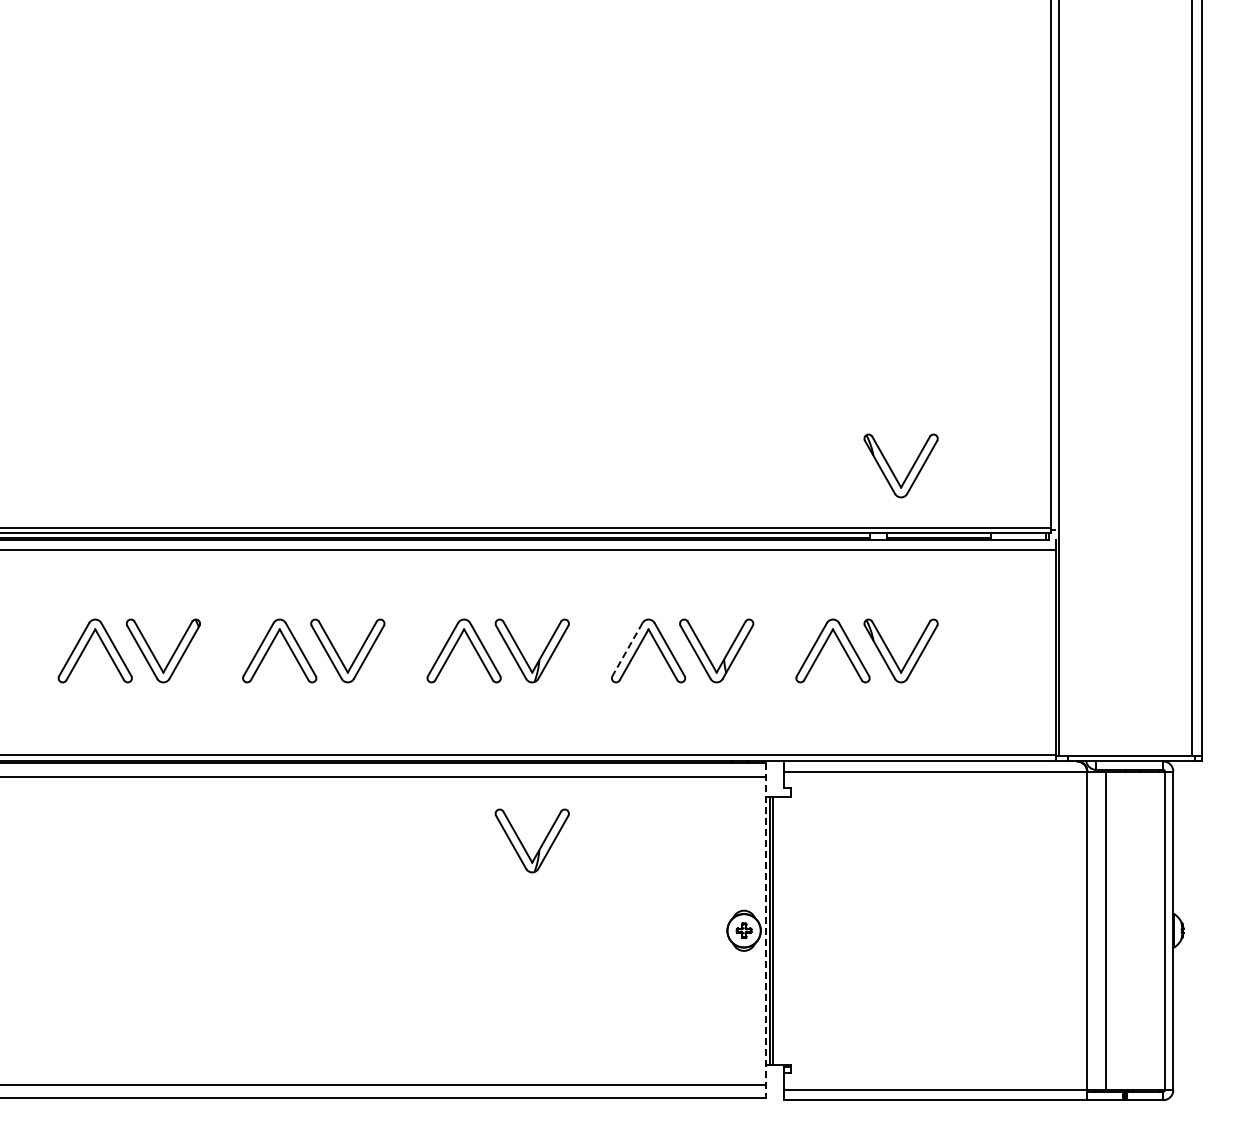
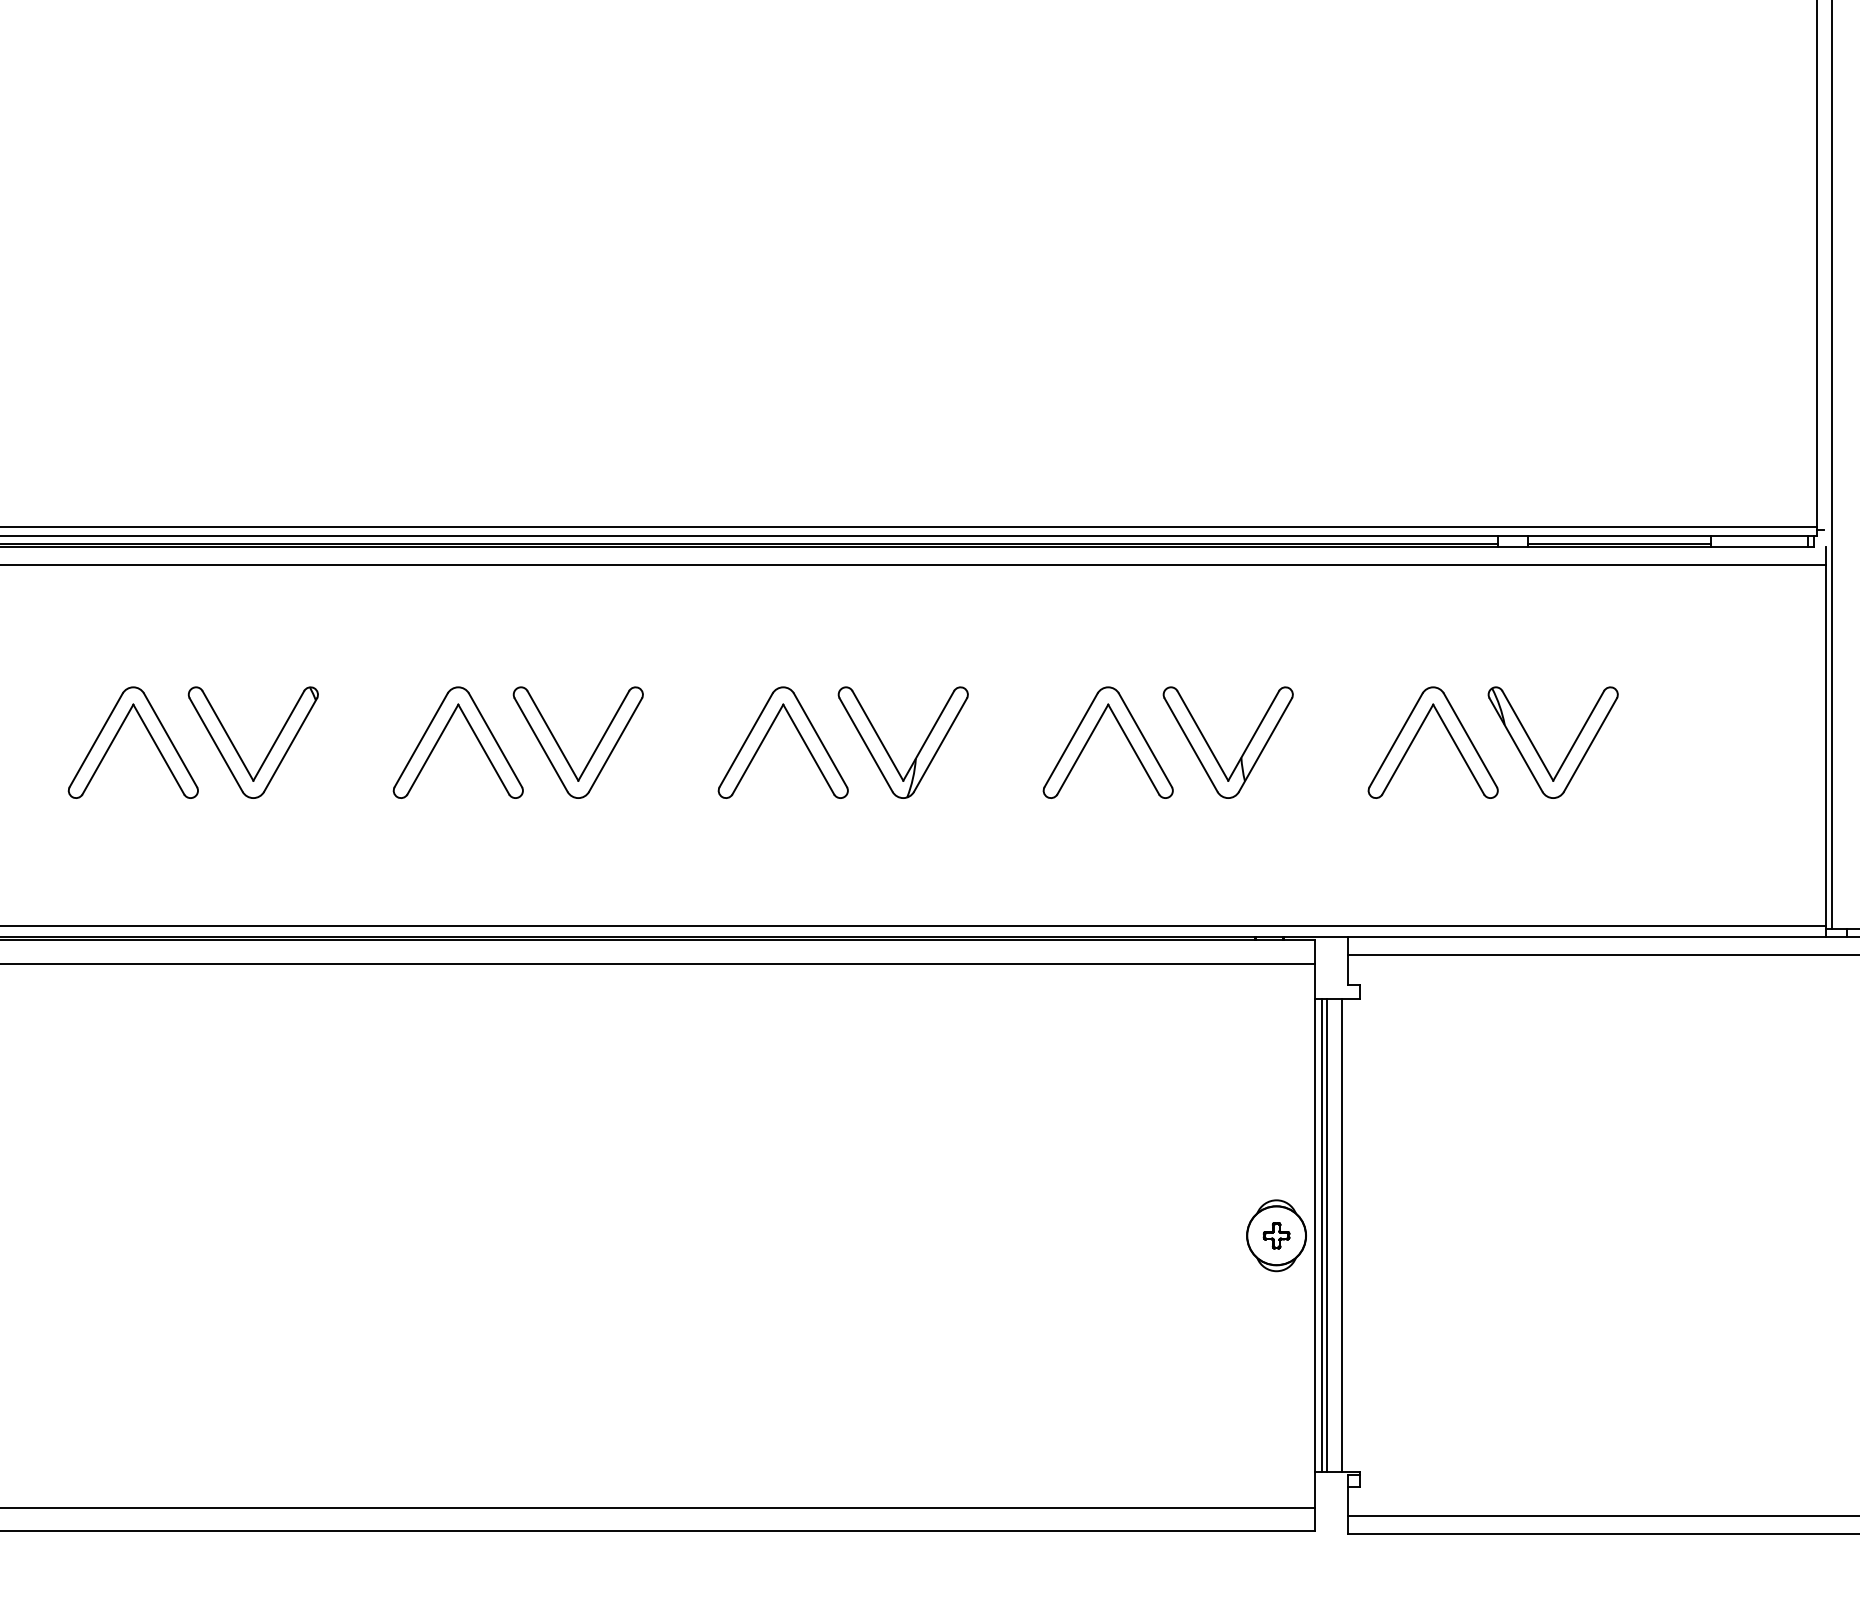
part: (893, 471) -> (1539, 426), removed
line: (627, 650) -> (1071, 741), dashed -> solid
part: (523, 844) -> (887, 1083), removed
line: (765, 930) -> (1314, 1235), dashed -> solid
line: (780, 930) -> (1340, 1235), added

